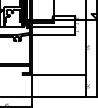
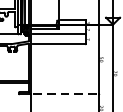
line: (60, 74) -> (66, 93), solid -> dashed

